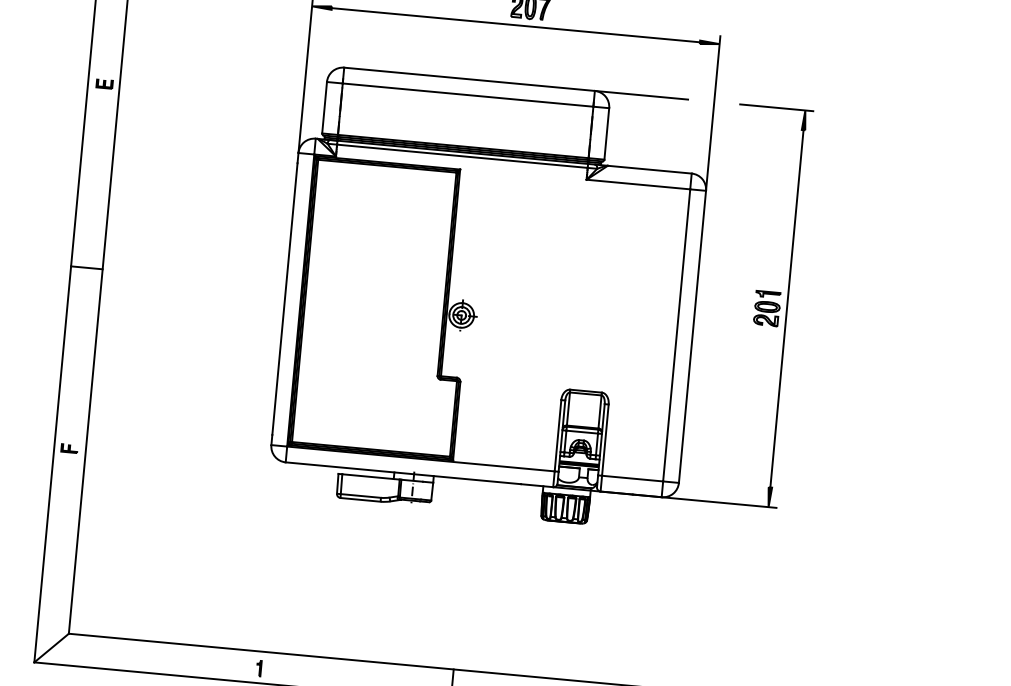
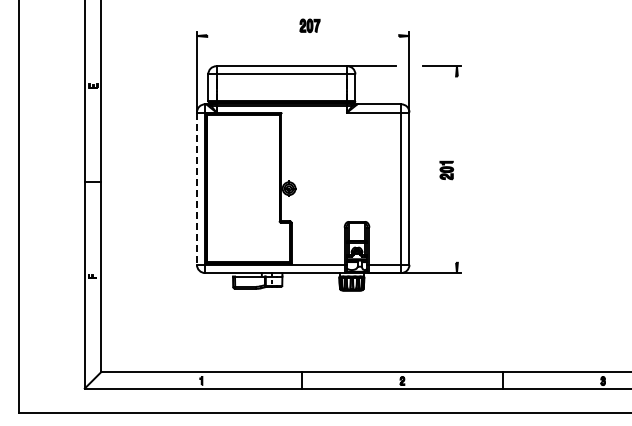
line: (516, 26) -> (303, 36), removed
line: (283, 300) -> (196, 189), solid -> dashed
line: (786, 308) -> (456, 169), removed

